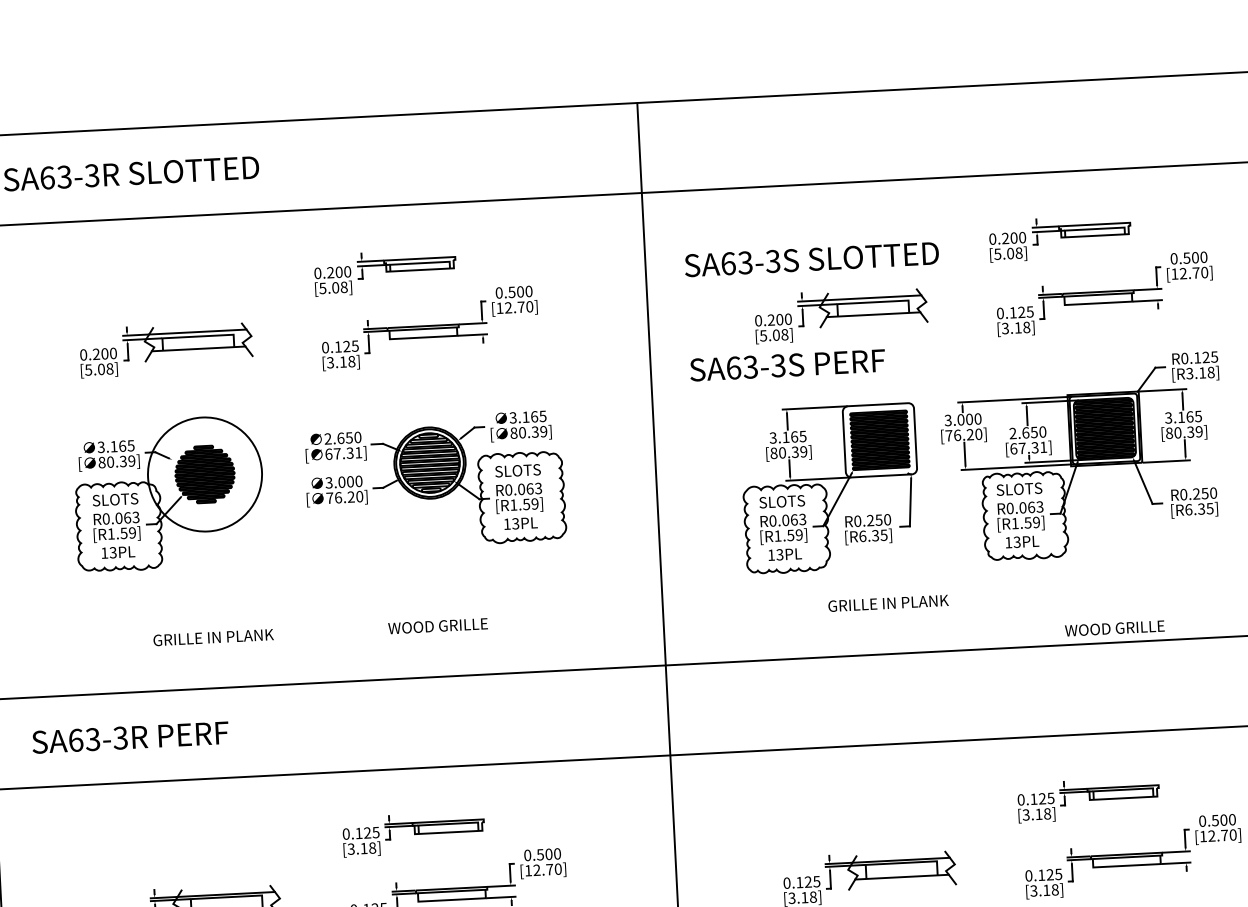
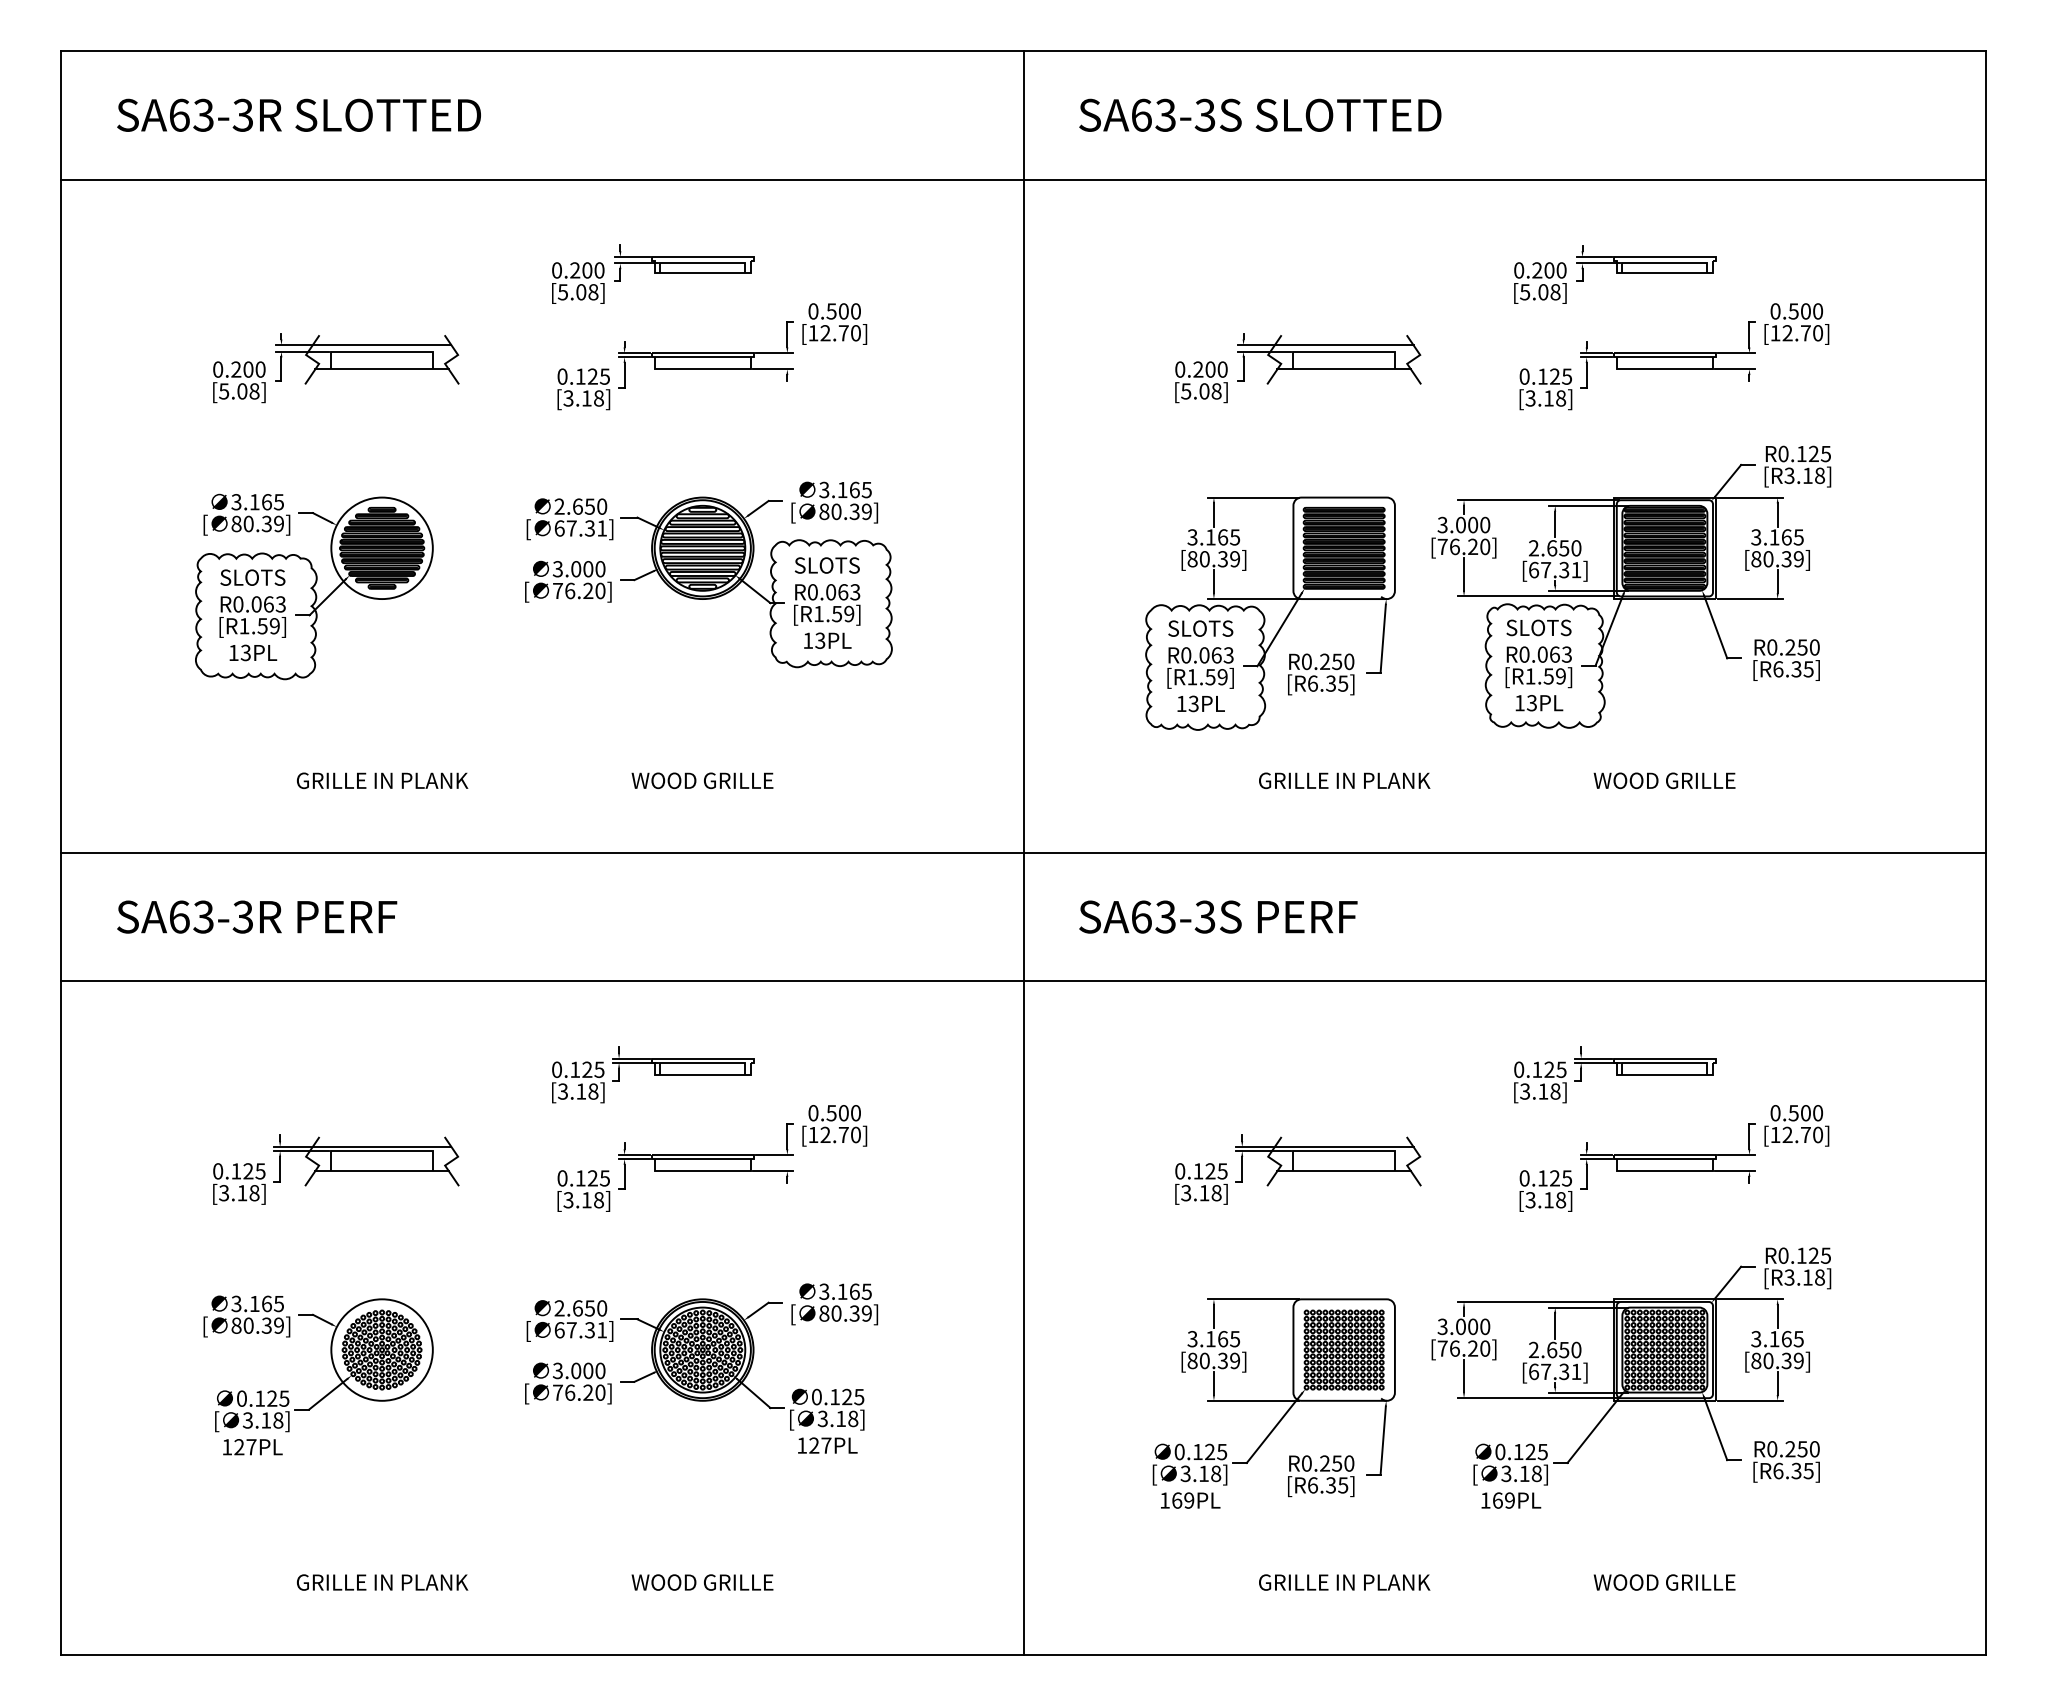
text: (811, 258) -> (1260, 114), moved
text: (787, 364) -> (1218, 916), moved
circle: (204, 474) -> (381, 548), size x0.62
text: (1114, 628) -> (1664, 780), moved

